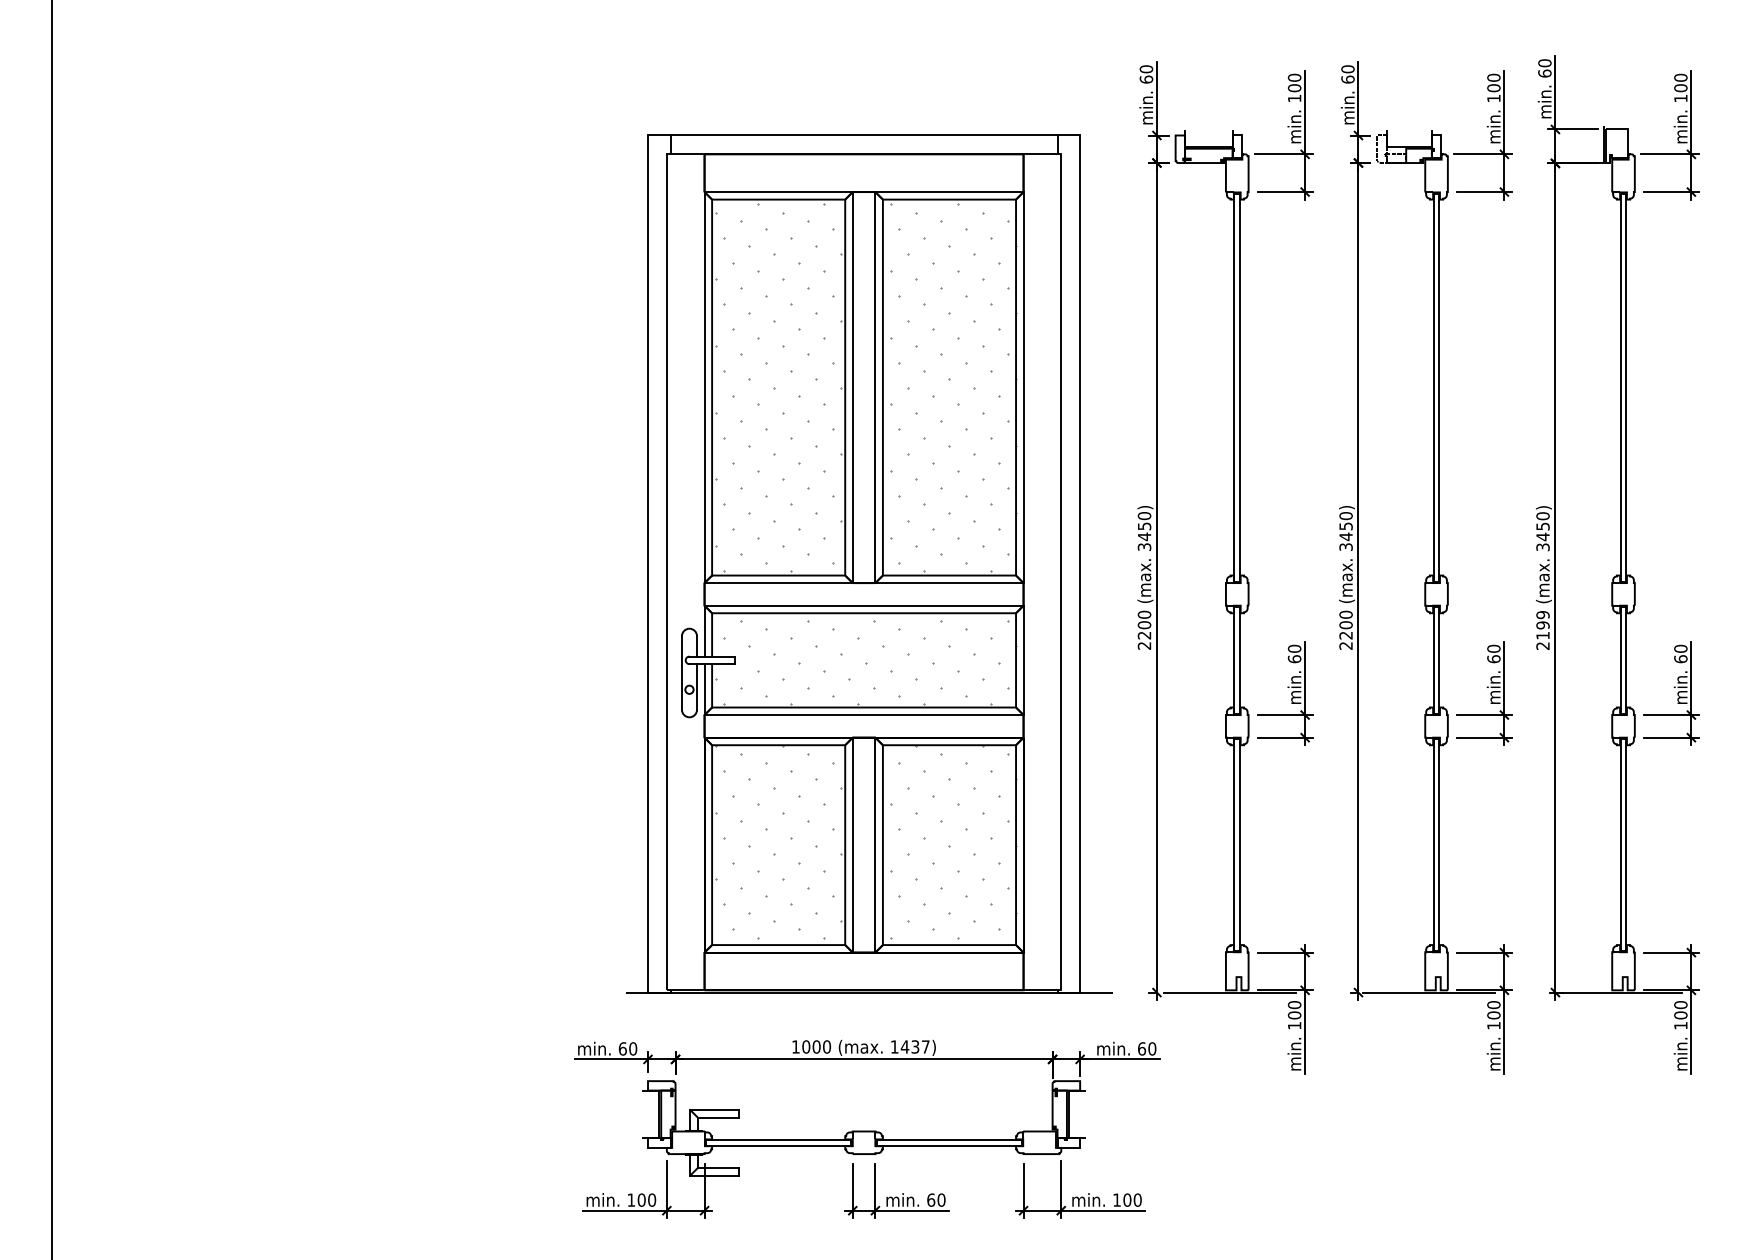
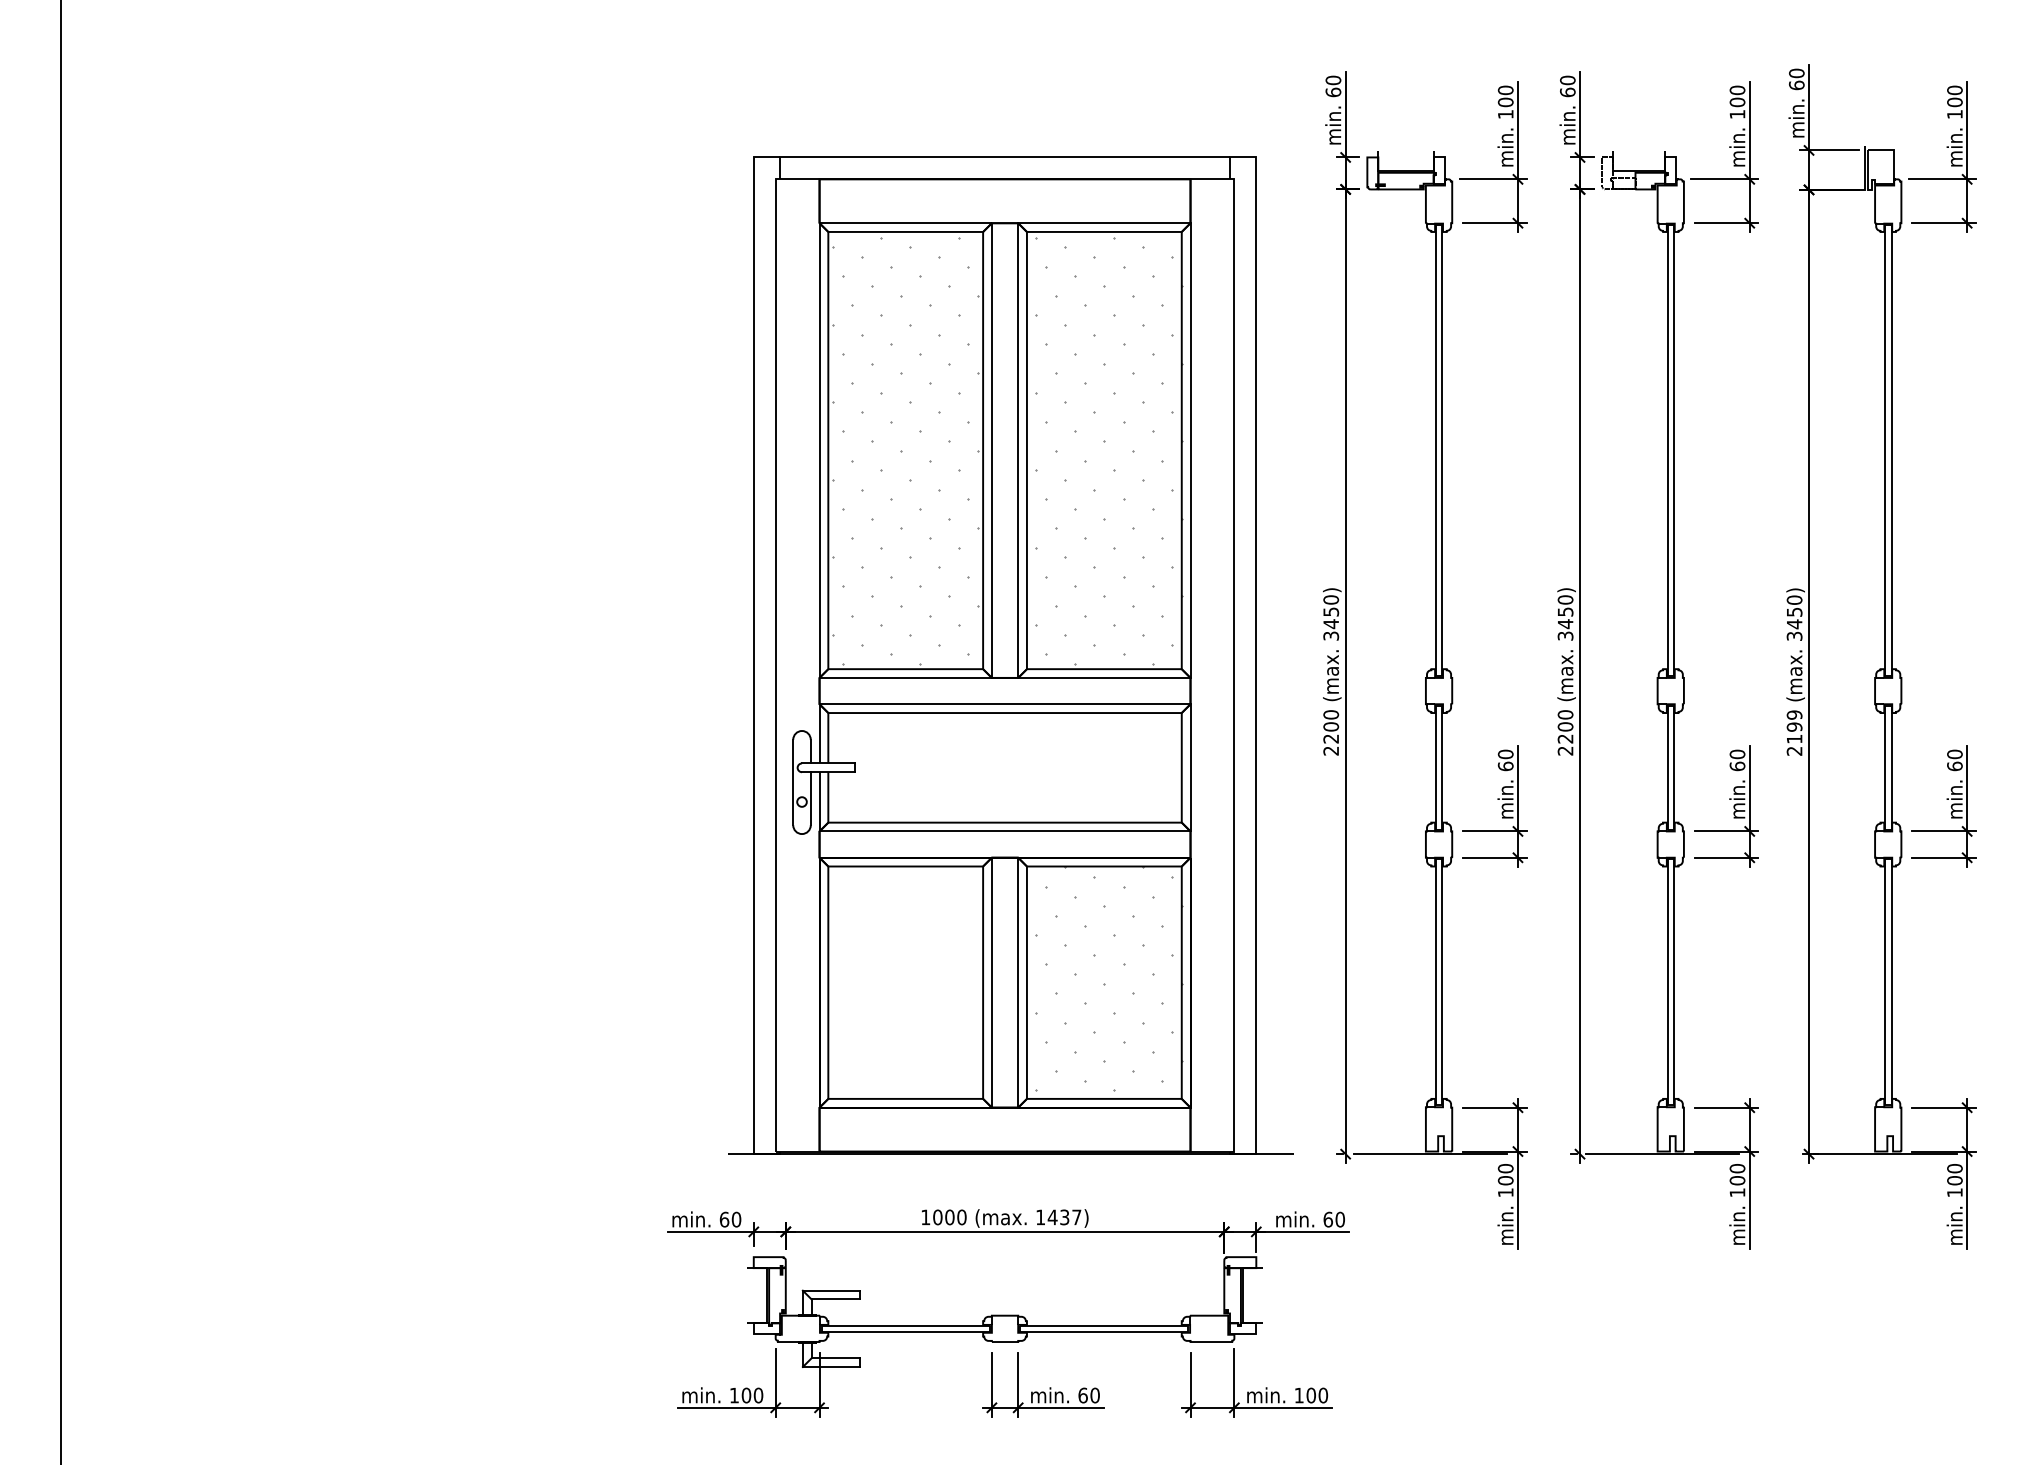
hatch: (865, 662) -> (1006, 770), removed
hatch: (778, 841) -> (905, 978), removed

